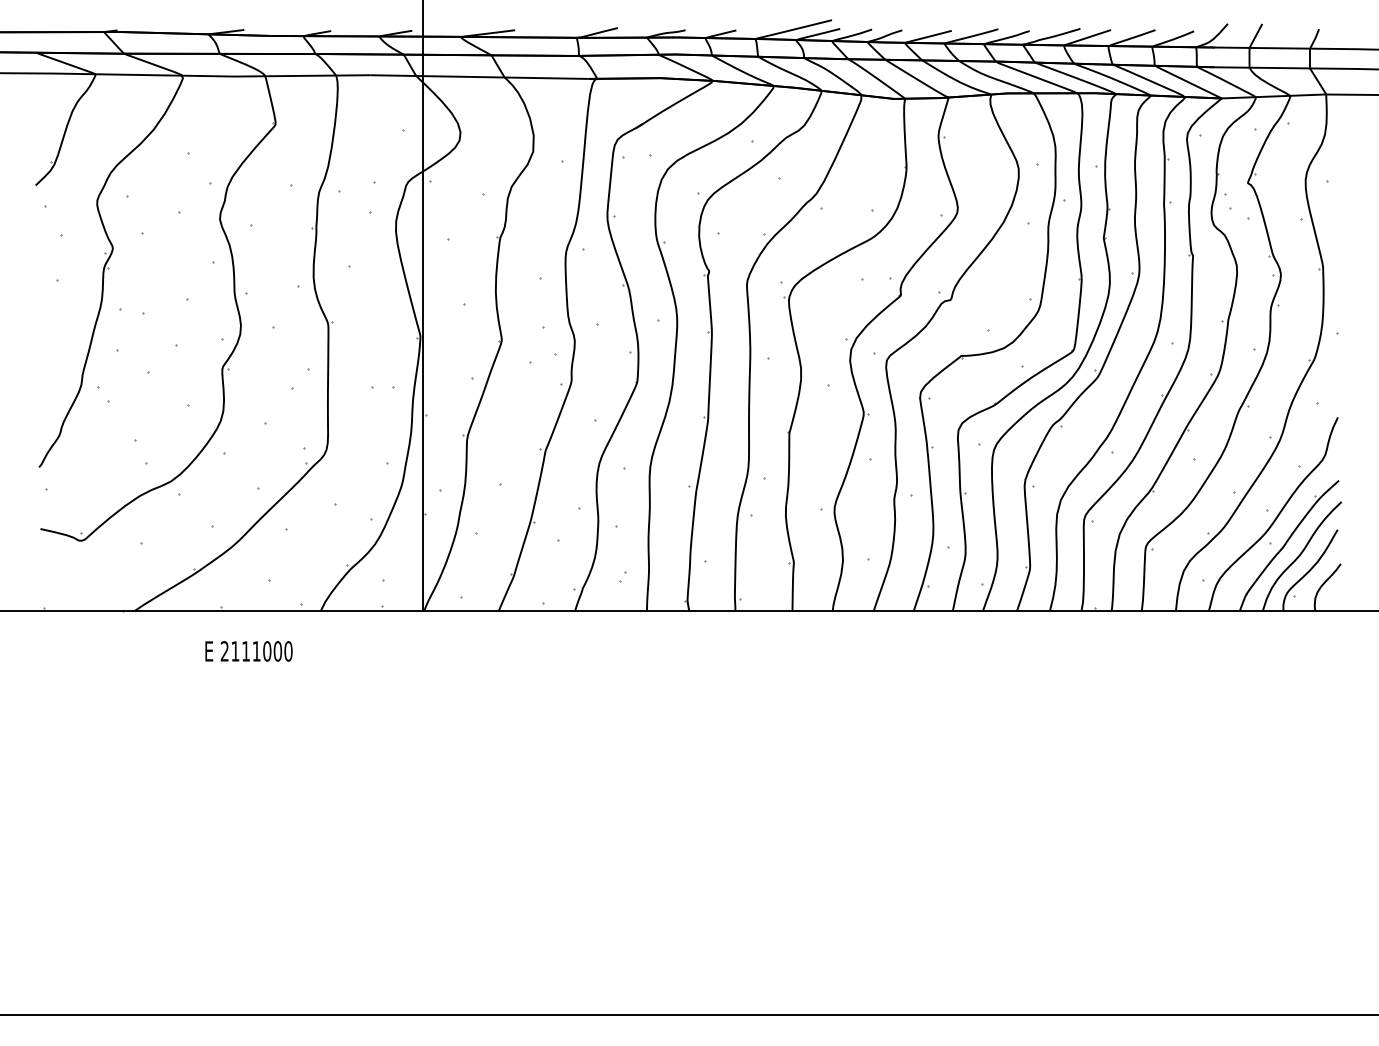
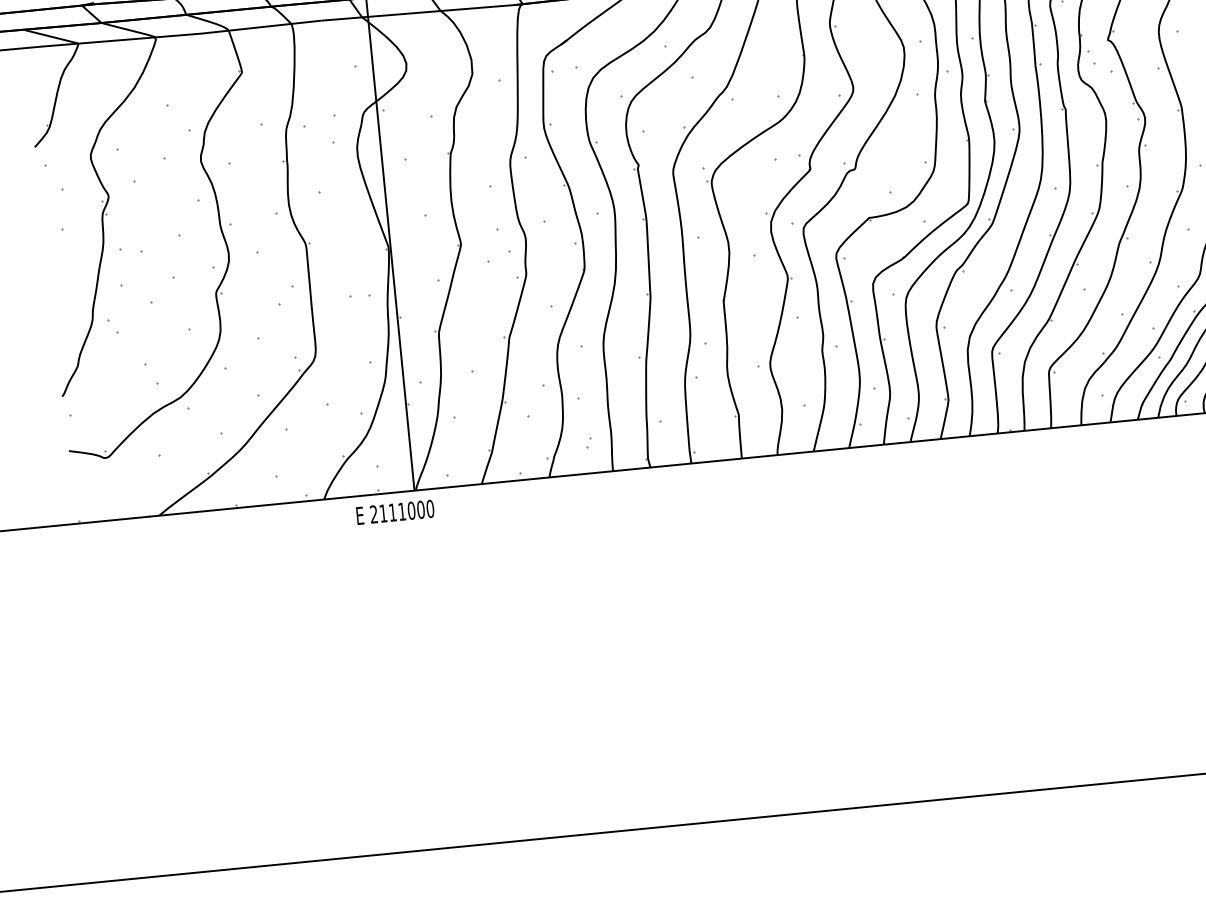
text: (248, 651) -> (394, 512), moved

